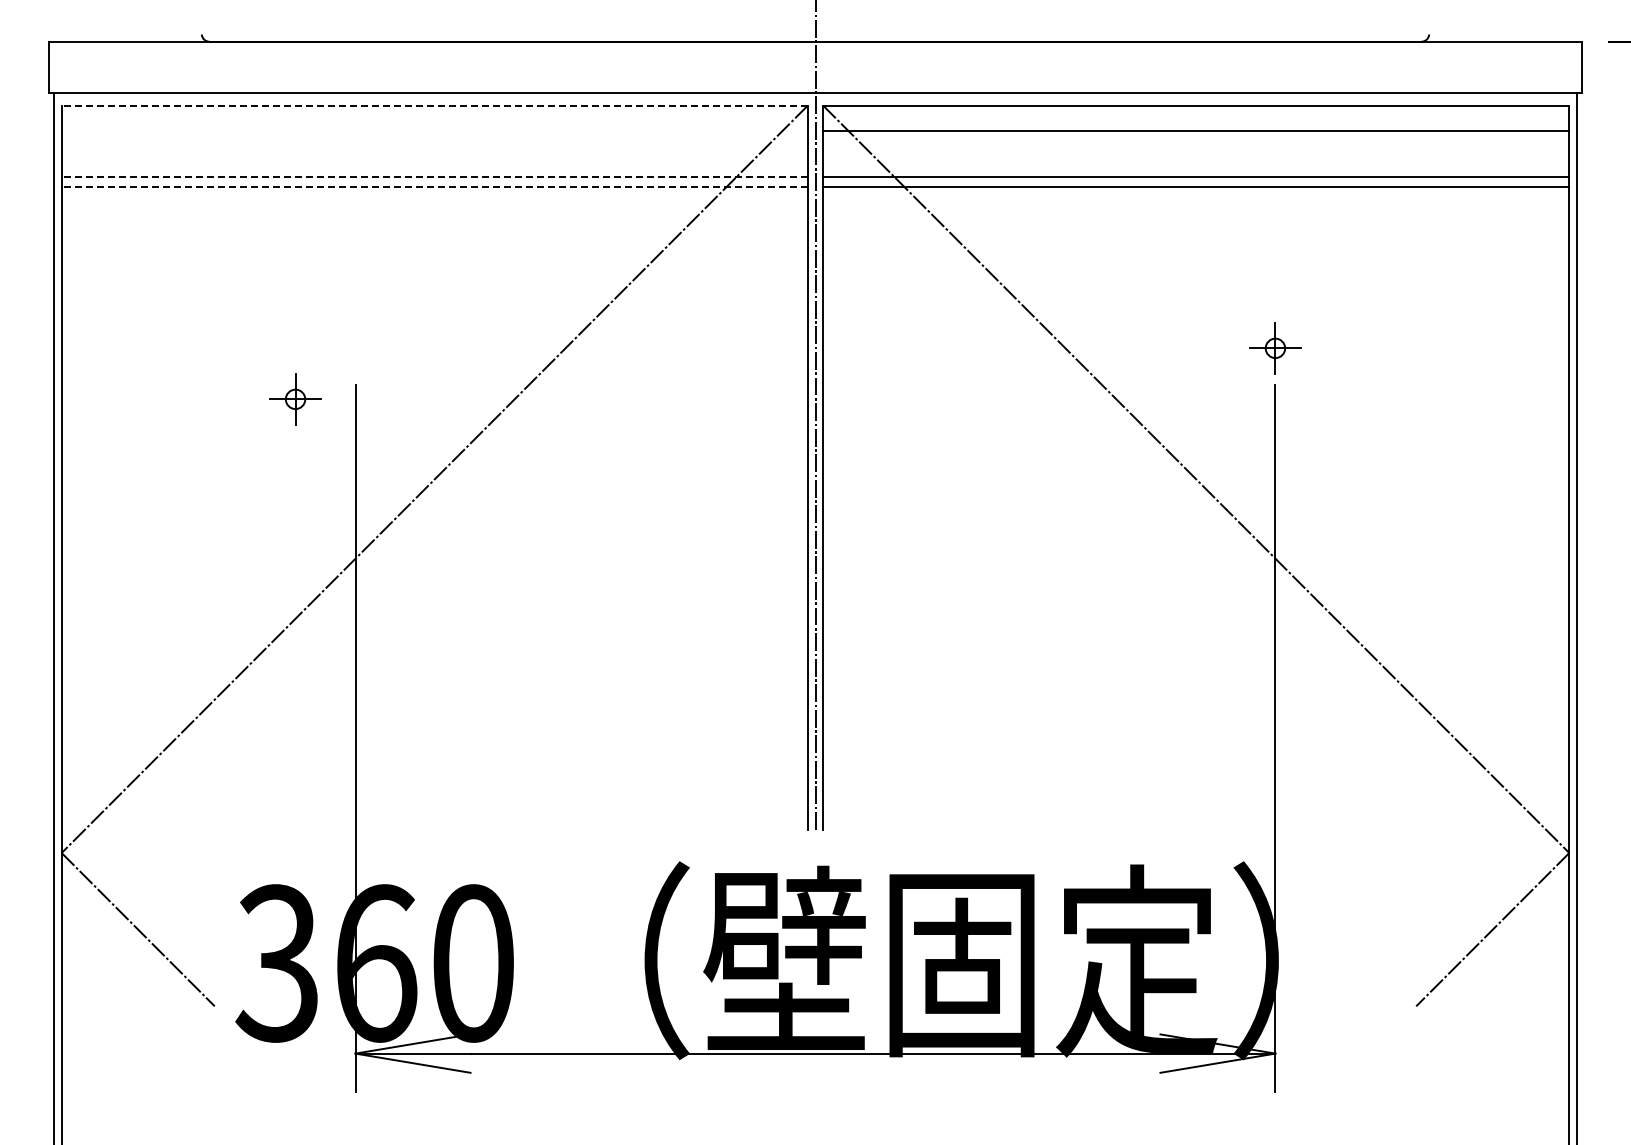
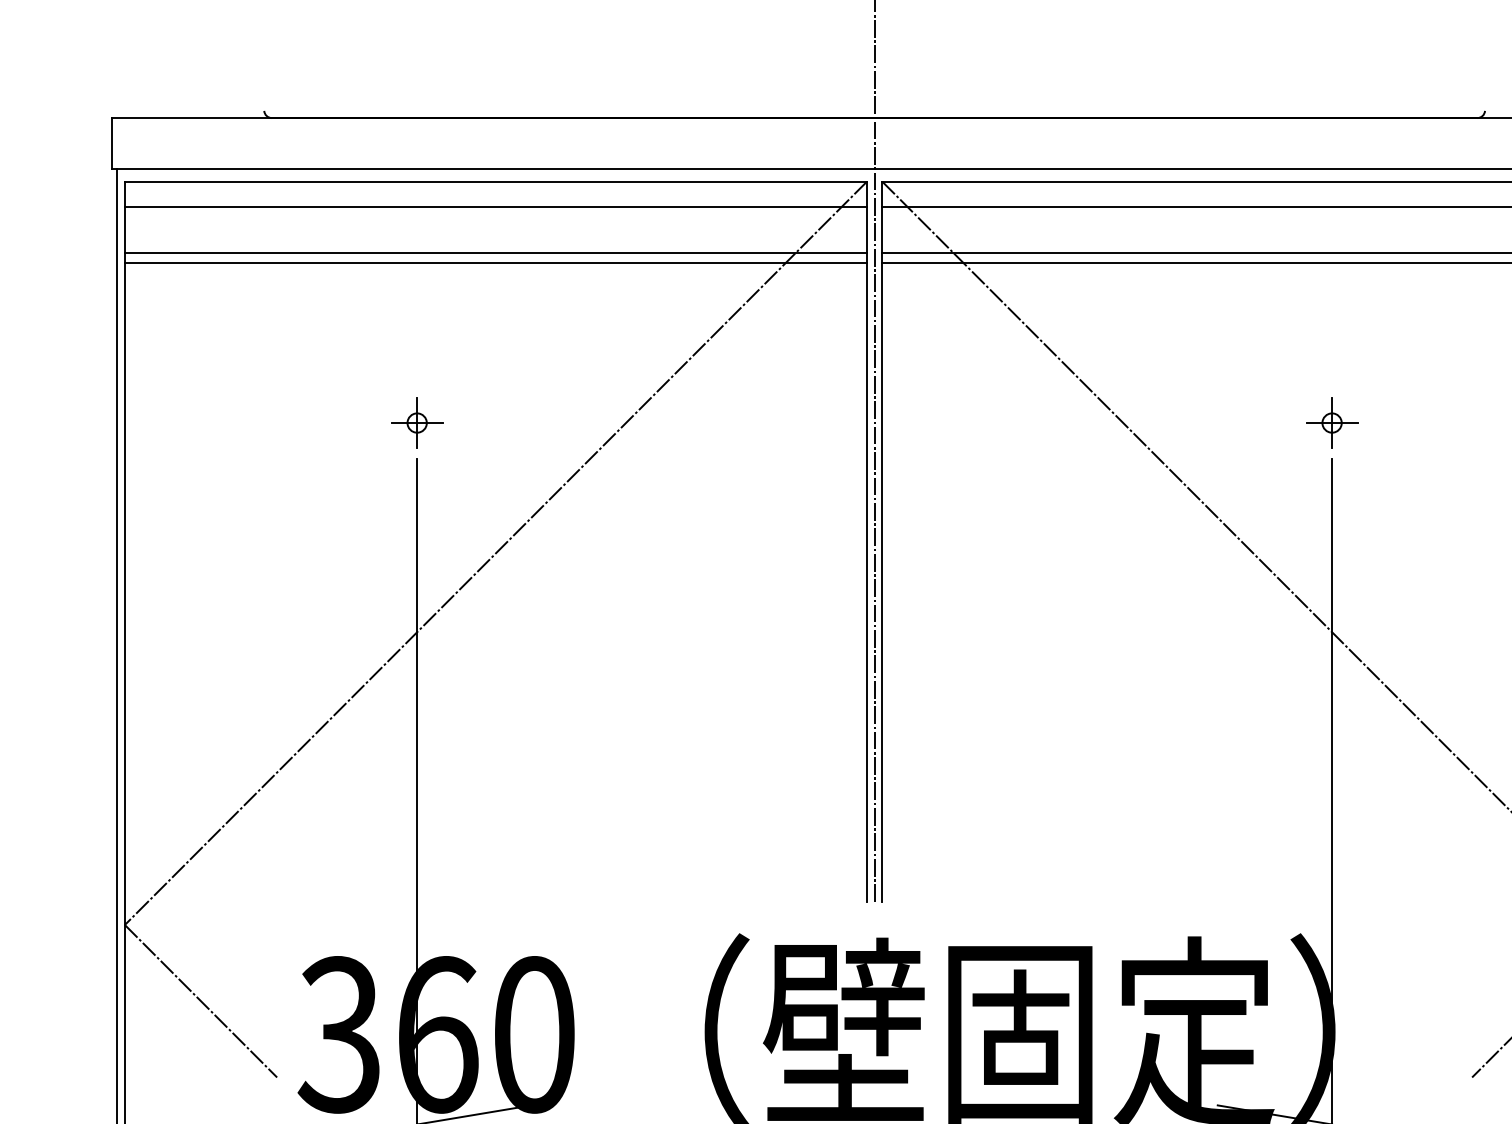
line: (434, 105) -> (495, 181), dashed -> solid
line: (434, 131) -> (495, 207), added
line: (434, 177) -> (495, 253), dashed -> solid
line: (434, 187) -> (495, 263), dashed -> solid
part: (295, 399) -> (417, 423), moved

